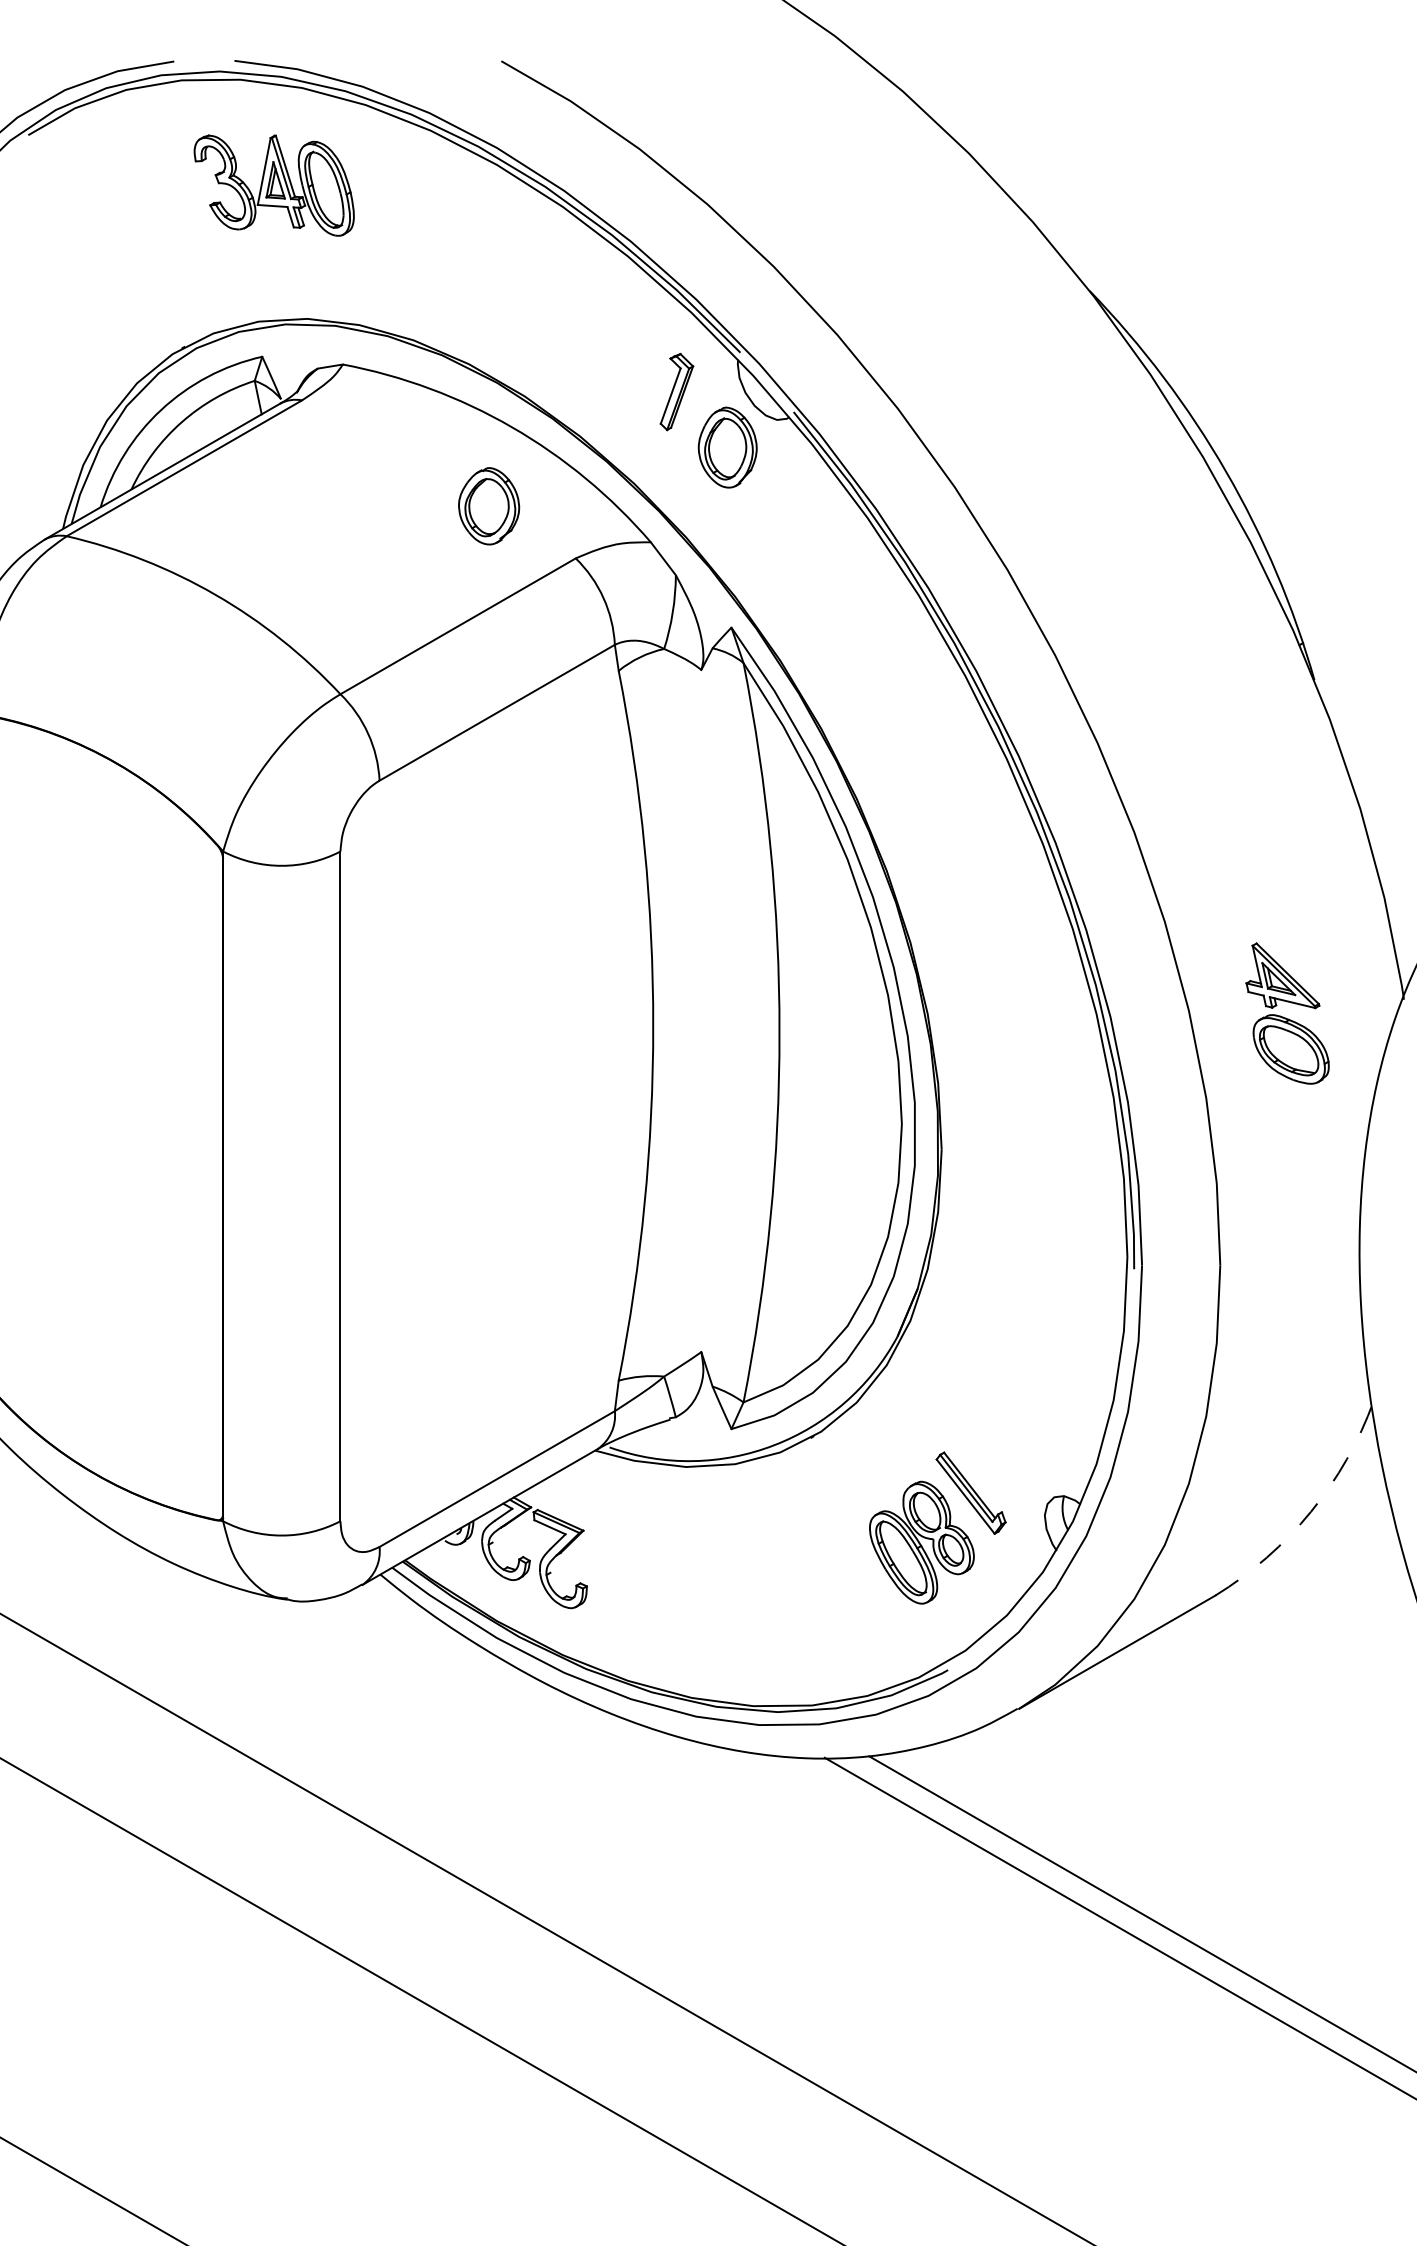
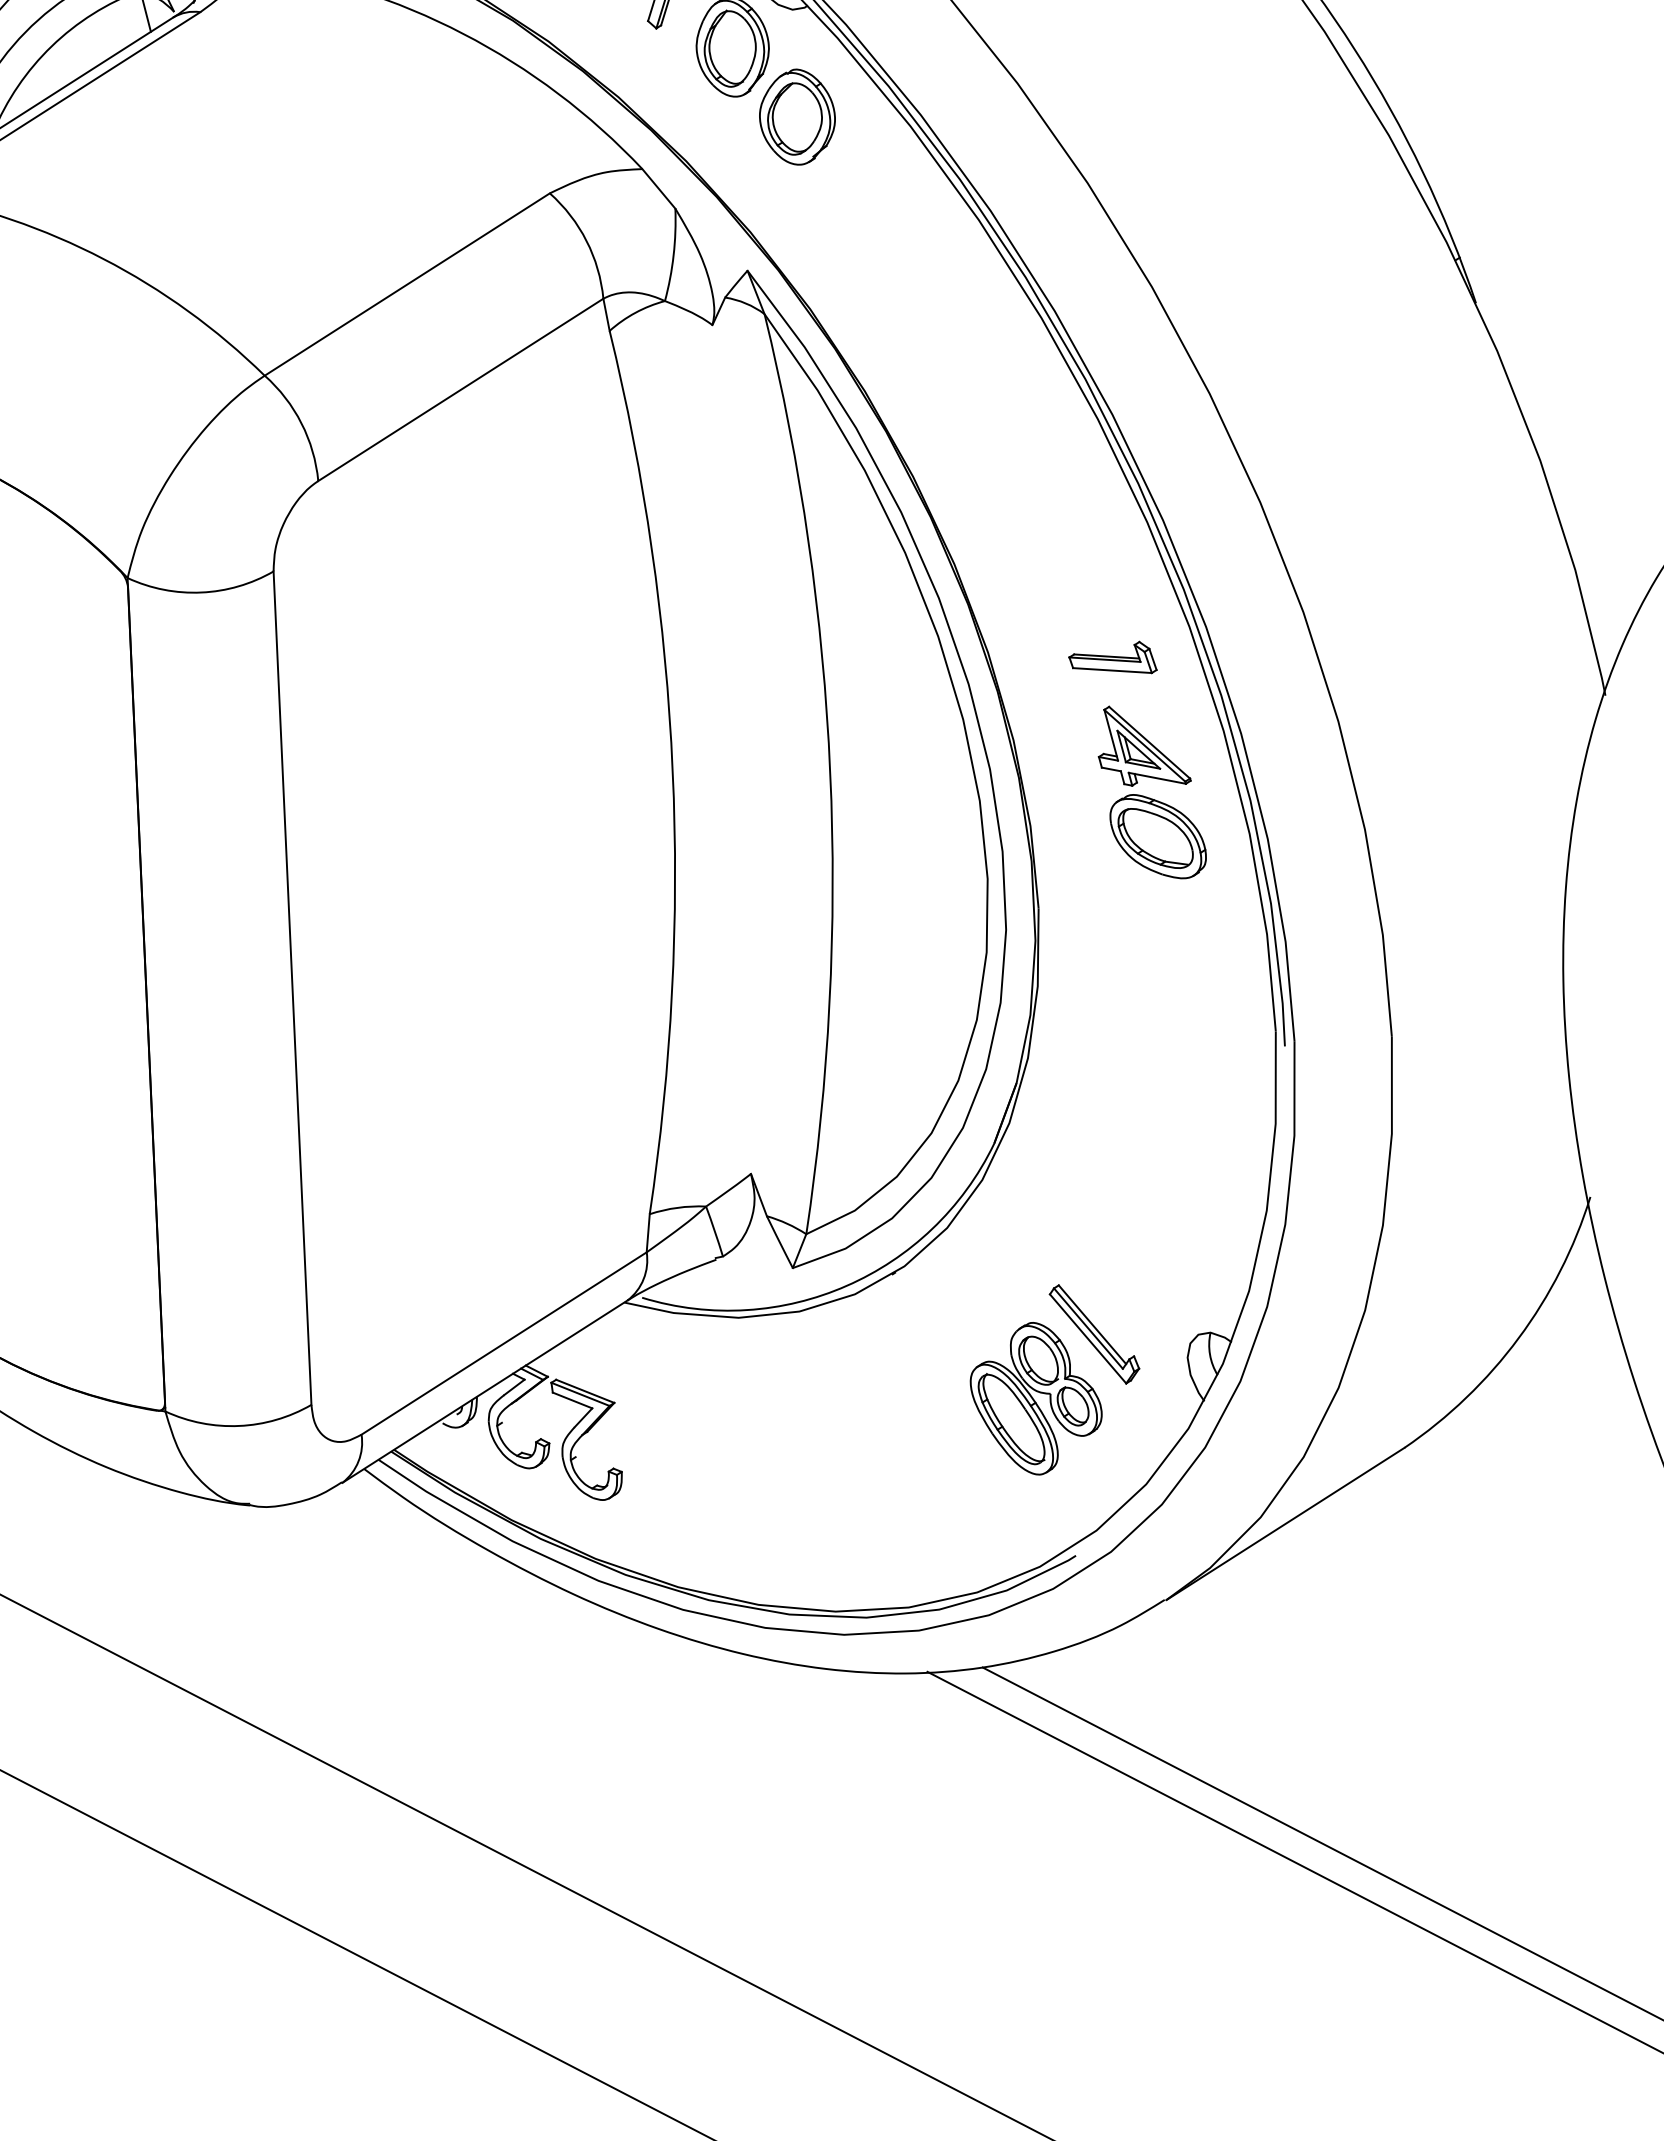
part: (489, 506) -> (797, 117), moved
part: (1009, 952) -> (1111, 659), added
part: (1287, 1013) -> (1151, 792), moved
arc: (1311, 1511) -> (1519, 1337), dashed -> solid

